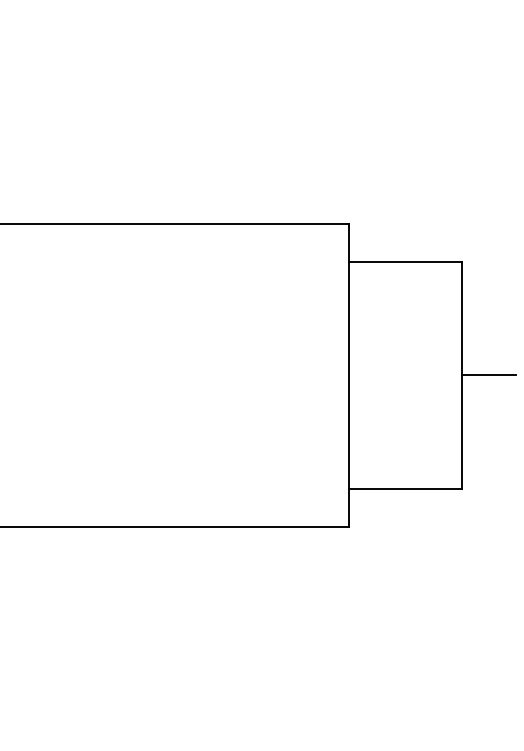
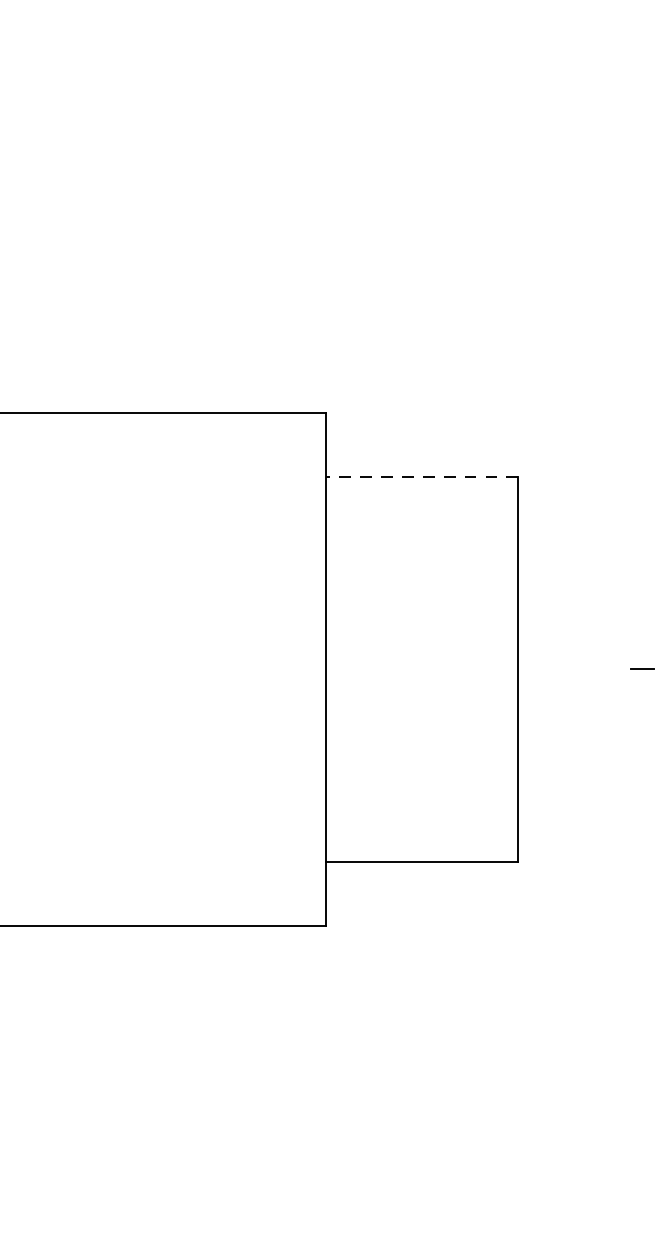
line: (405, 262) -> (421, 477), solid -> dashed
line: (488, 375) -> (562, 669), removed

